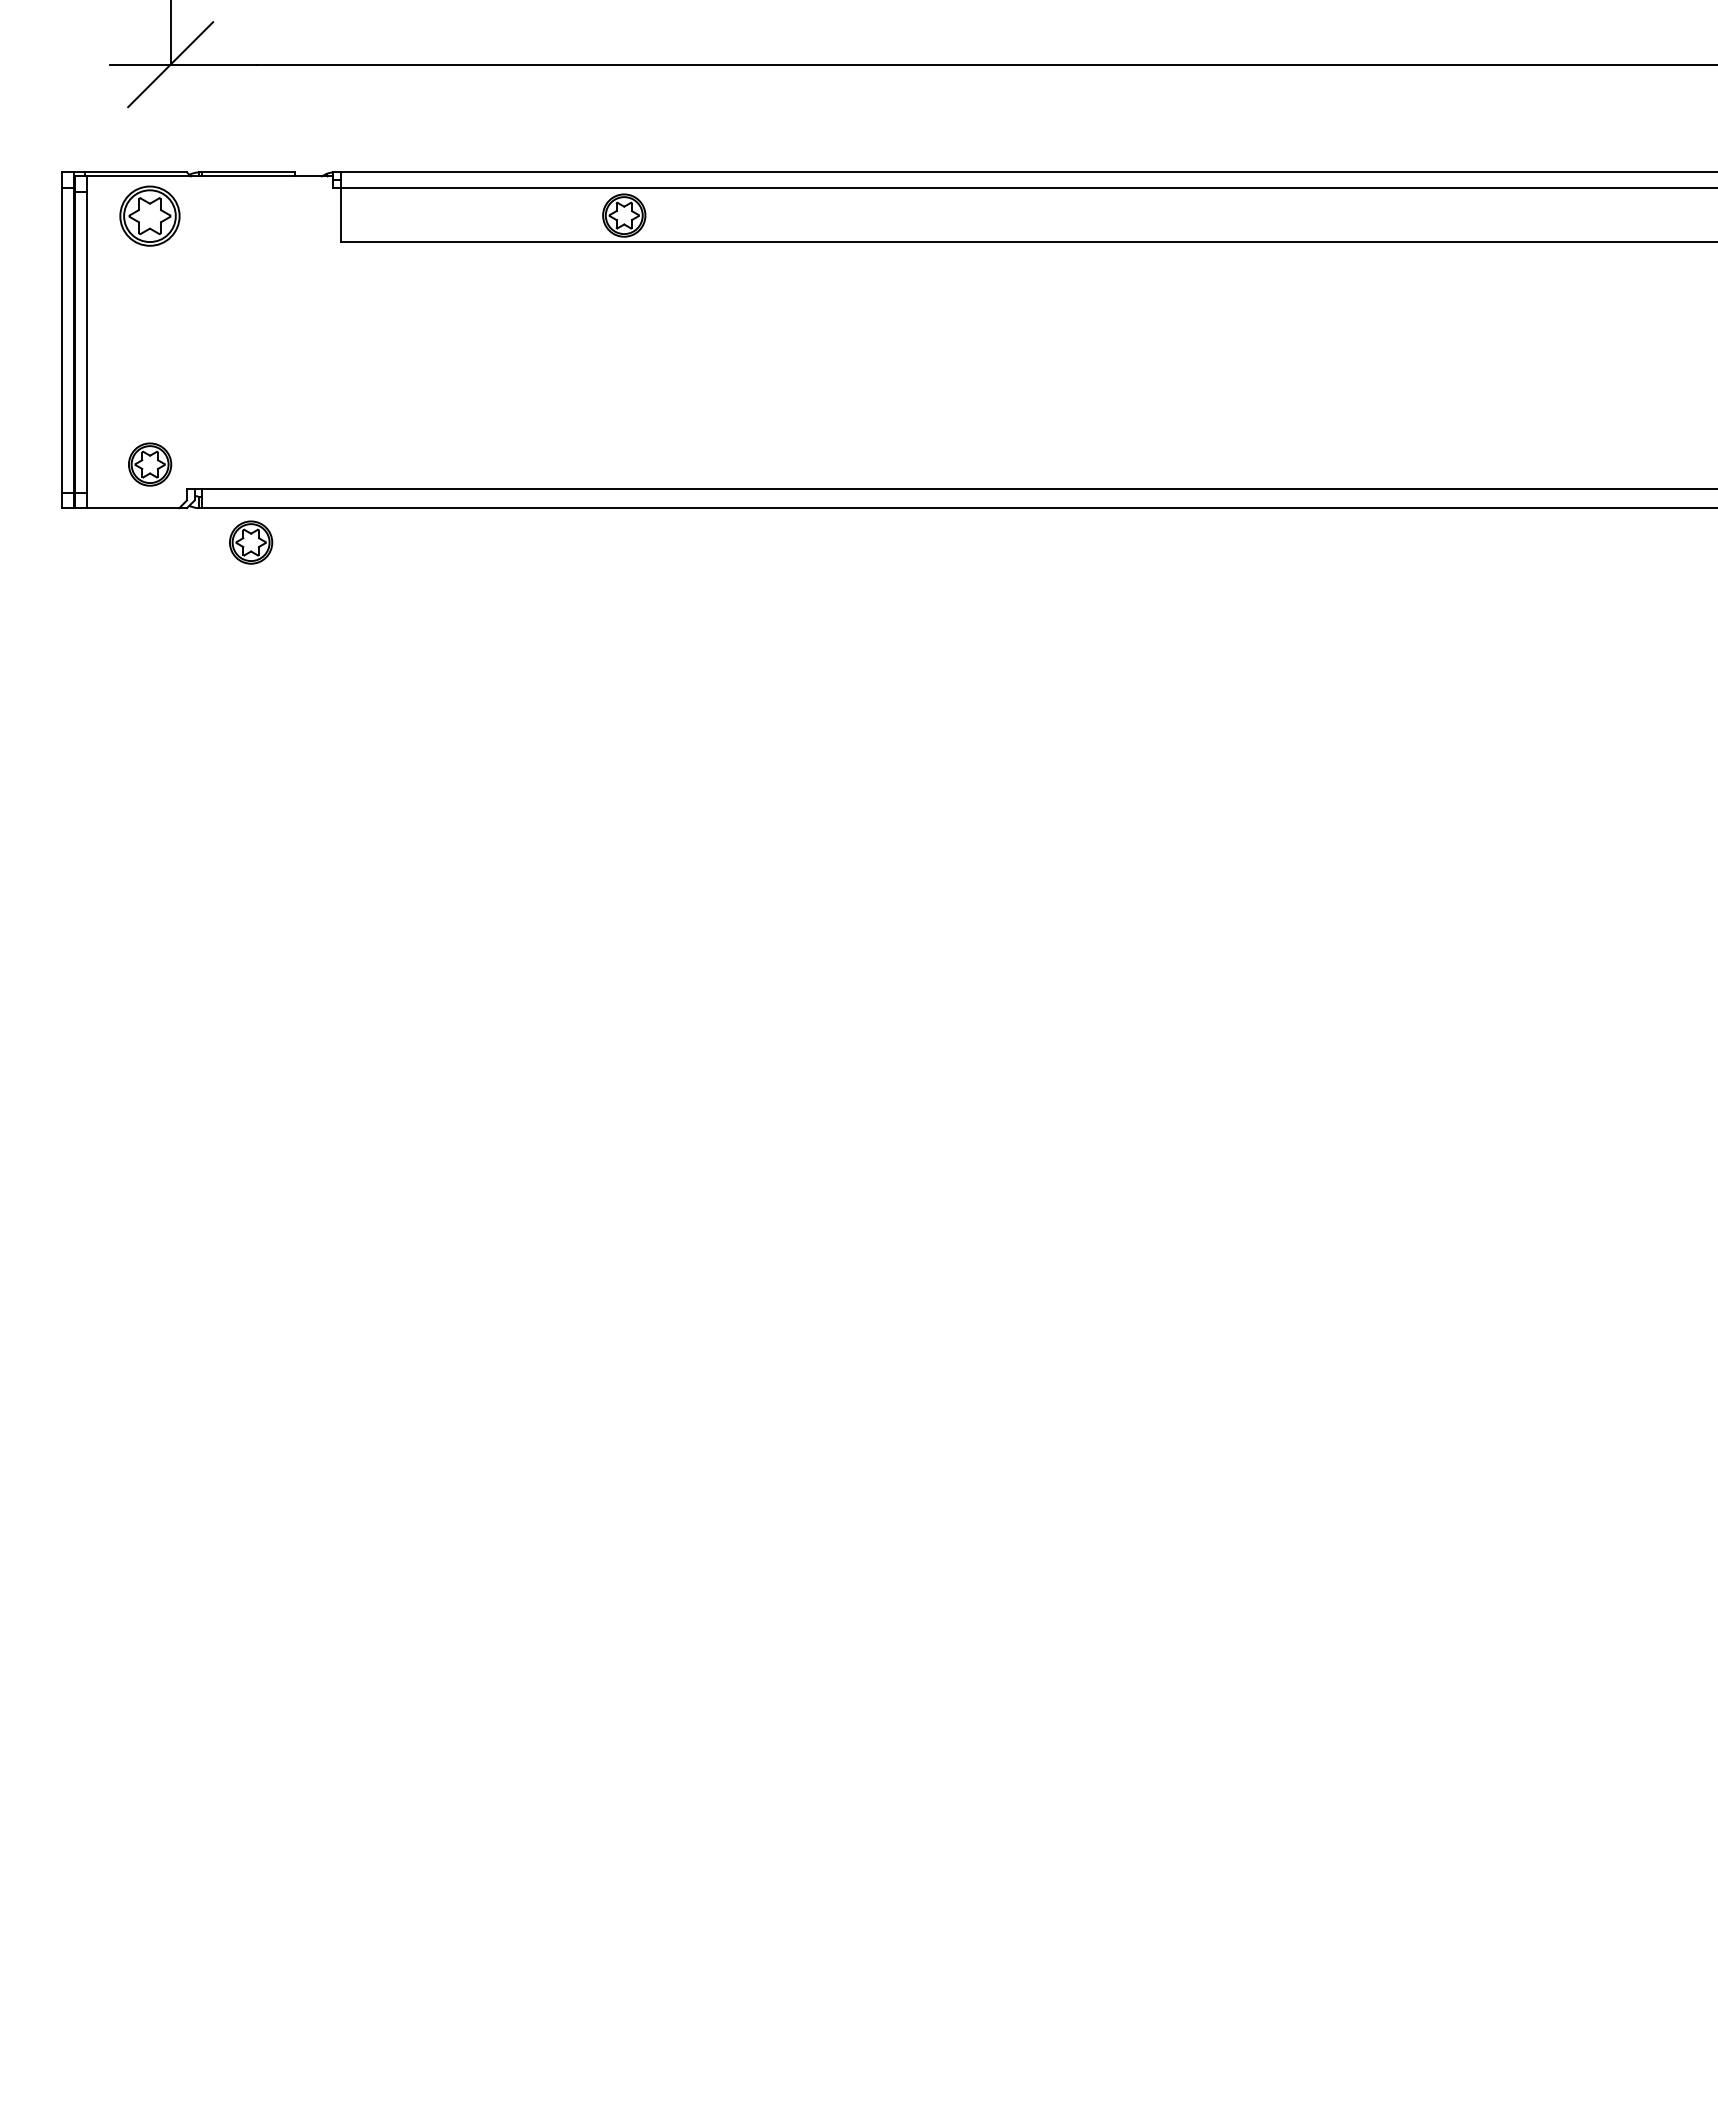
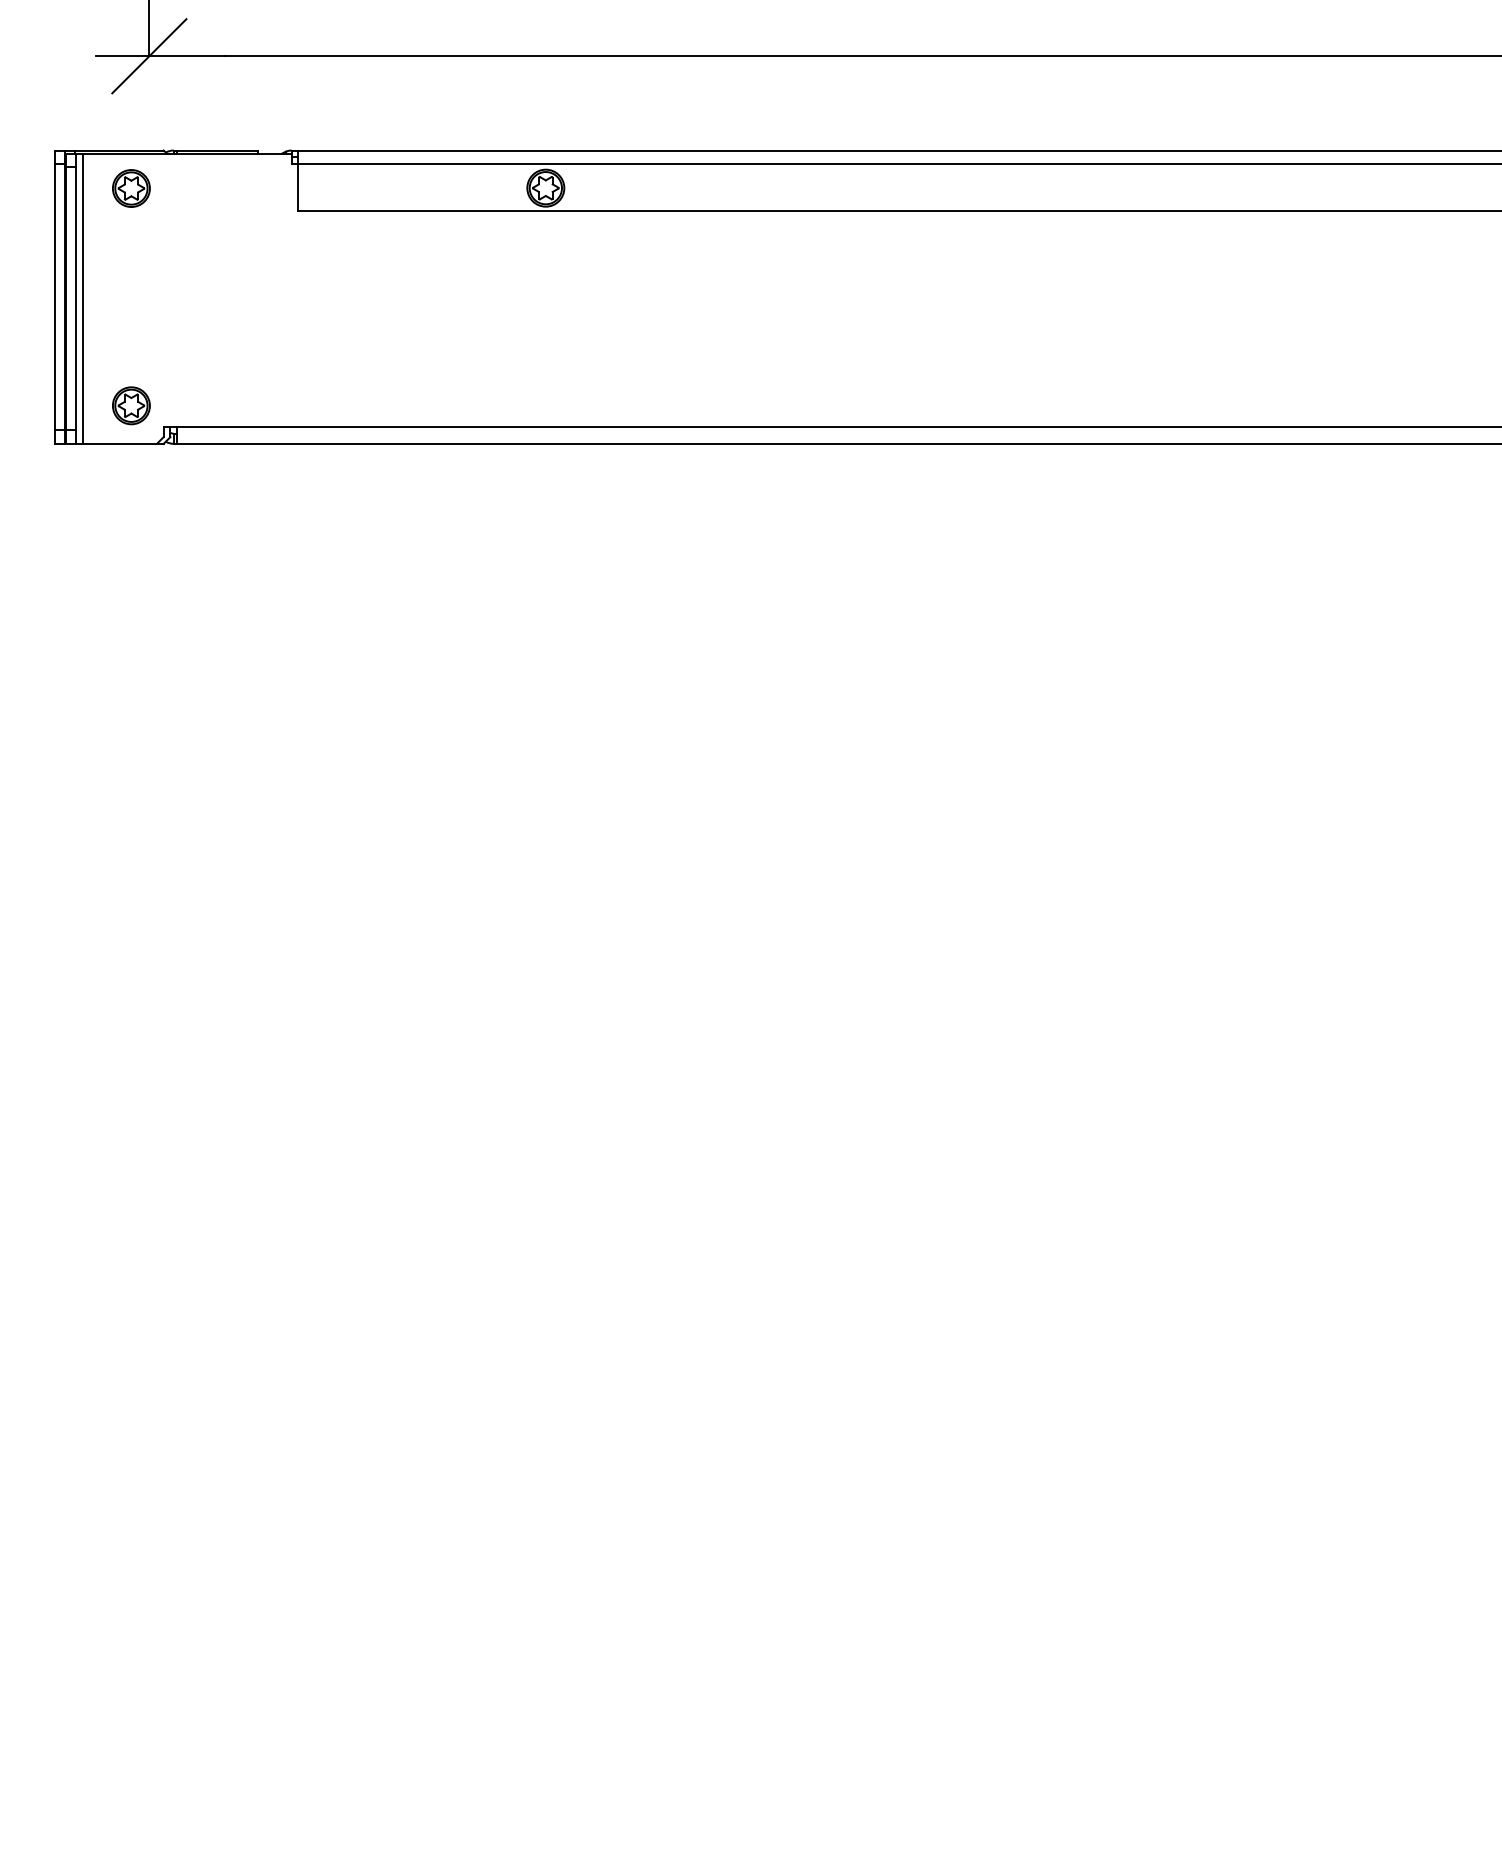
part: (150, 215) -> (131, 188), size x0.71
line: (94, 342) -> (82, 299), added
part: (251, 542) -> (220, 473), removed

